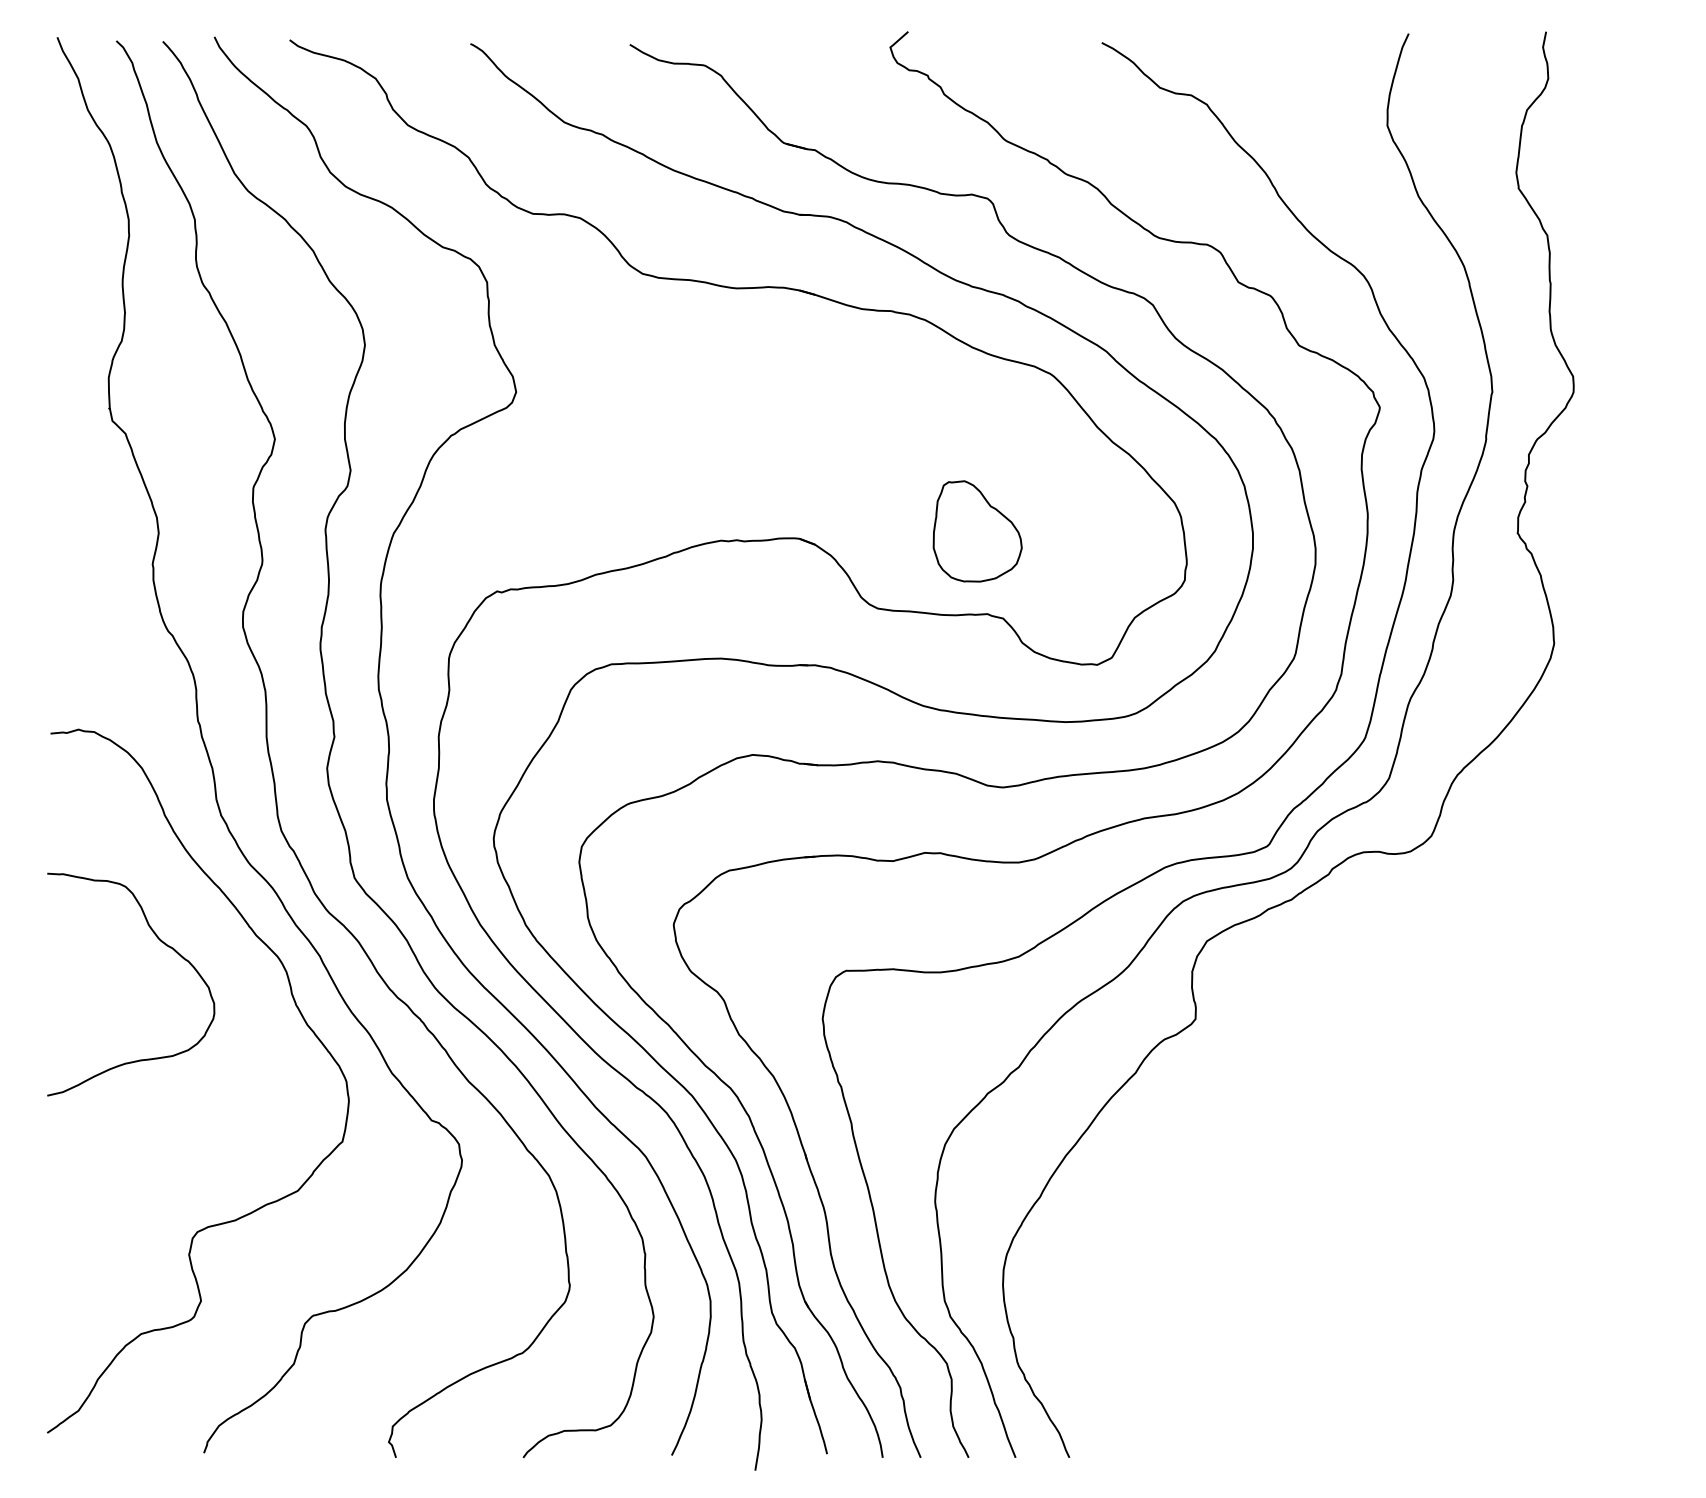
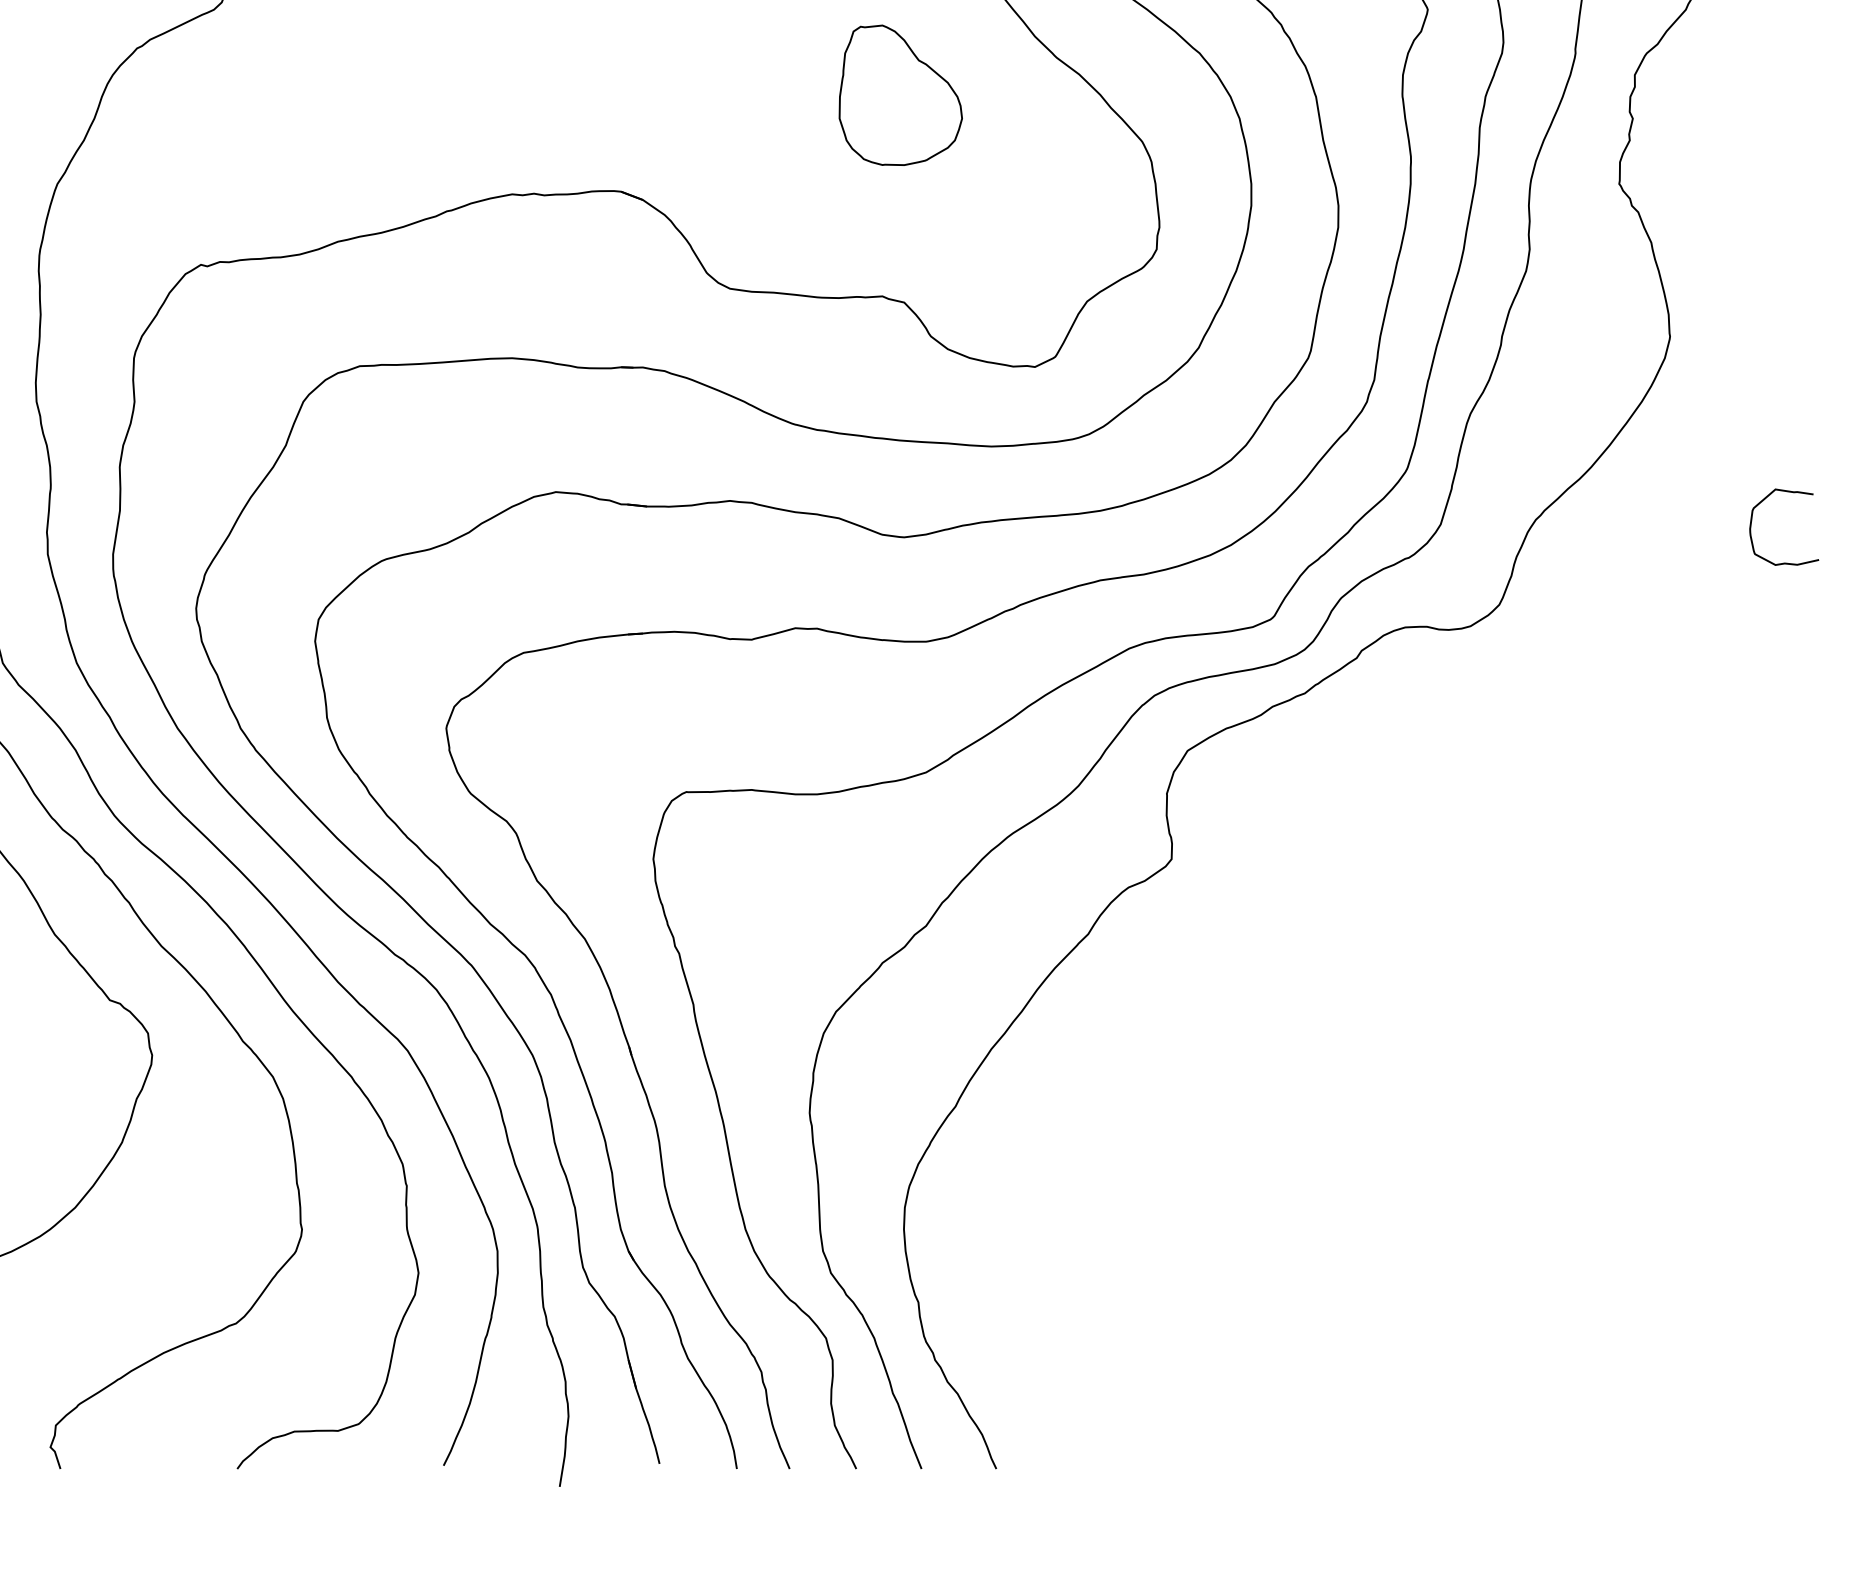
part: (977, 531) -> (900, 95), moved
curve: (1613, 778) -> (1752, 524), added

